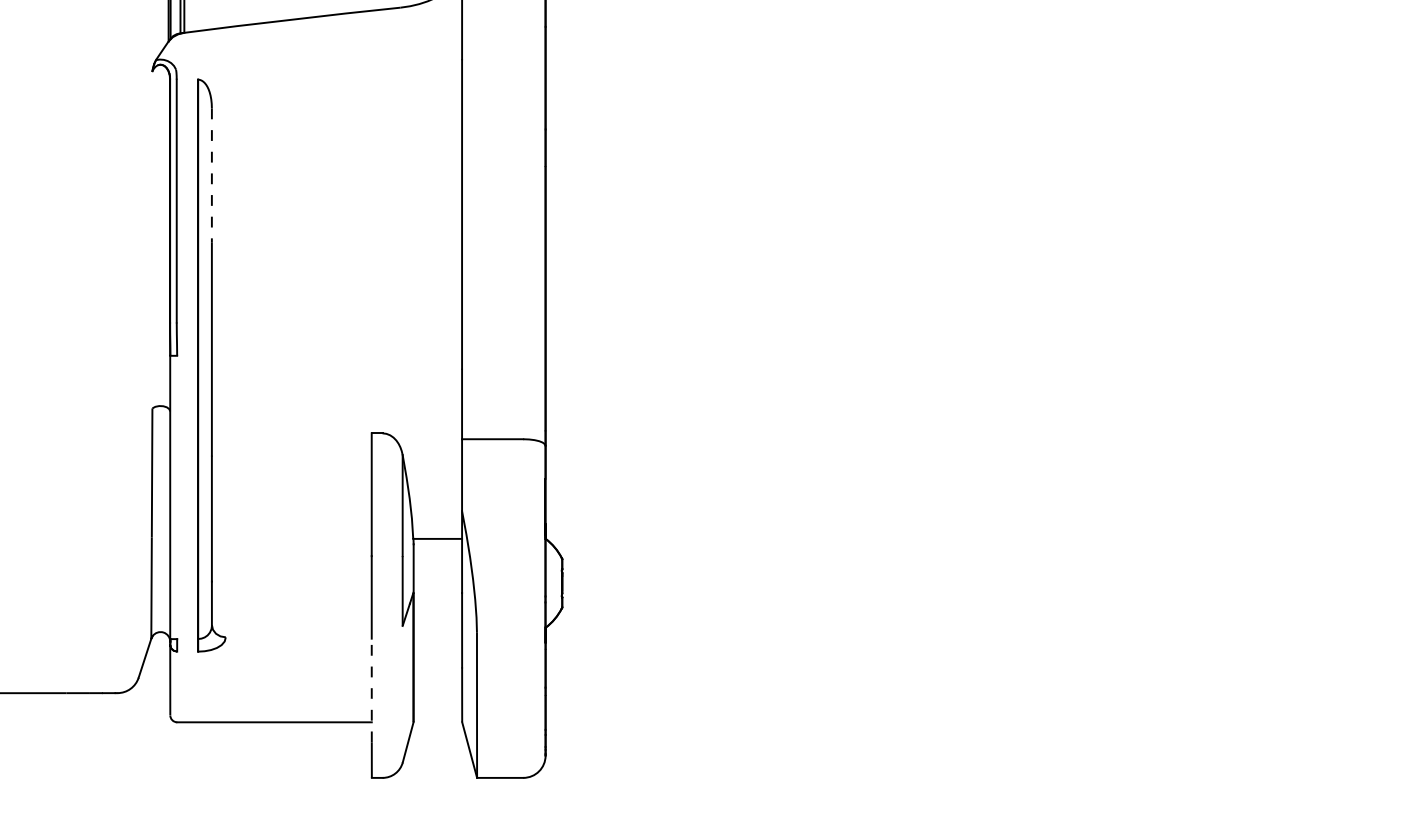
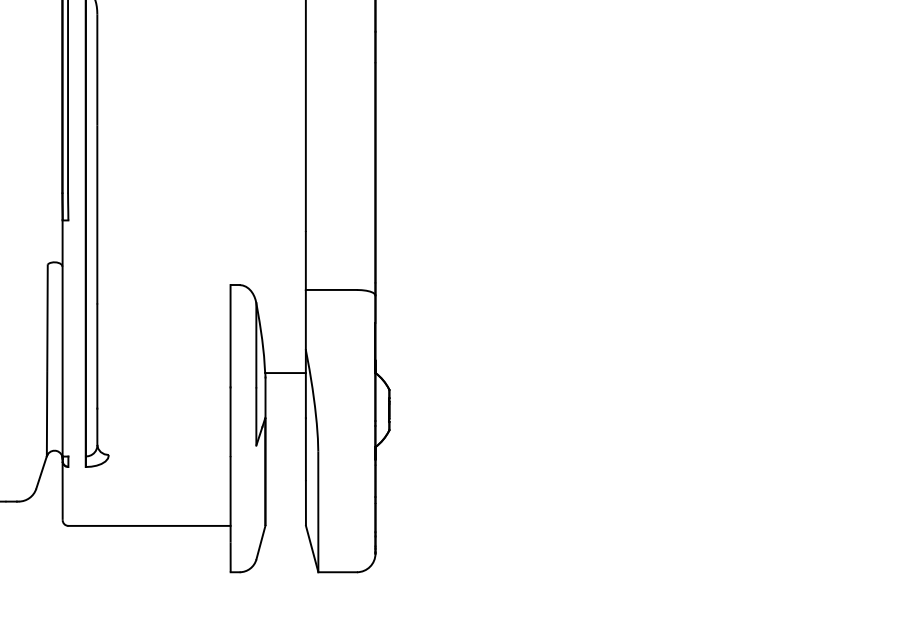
line: (211, 175) -> (97, 70), dashed -> solid
line: (371, 690) -> (230, 499), dashed -> solid

